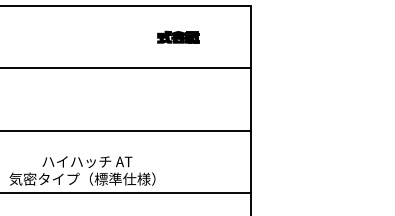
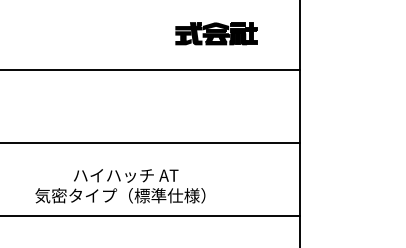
part: (178, 37) -> (215, 34), size x1.67
text: (82, 170) -> (120, 185), moved

